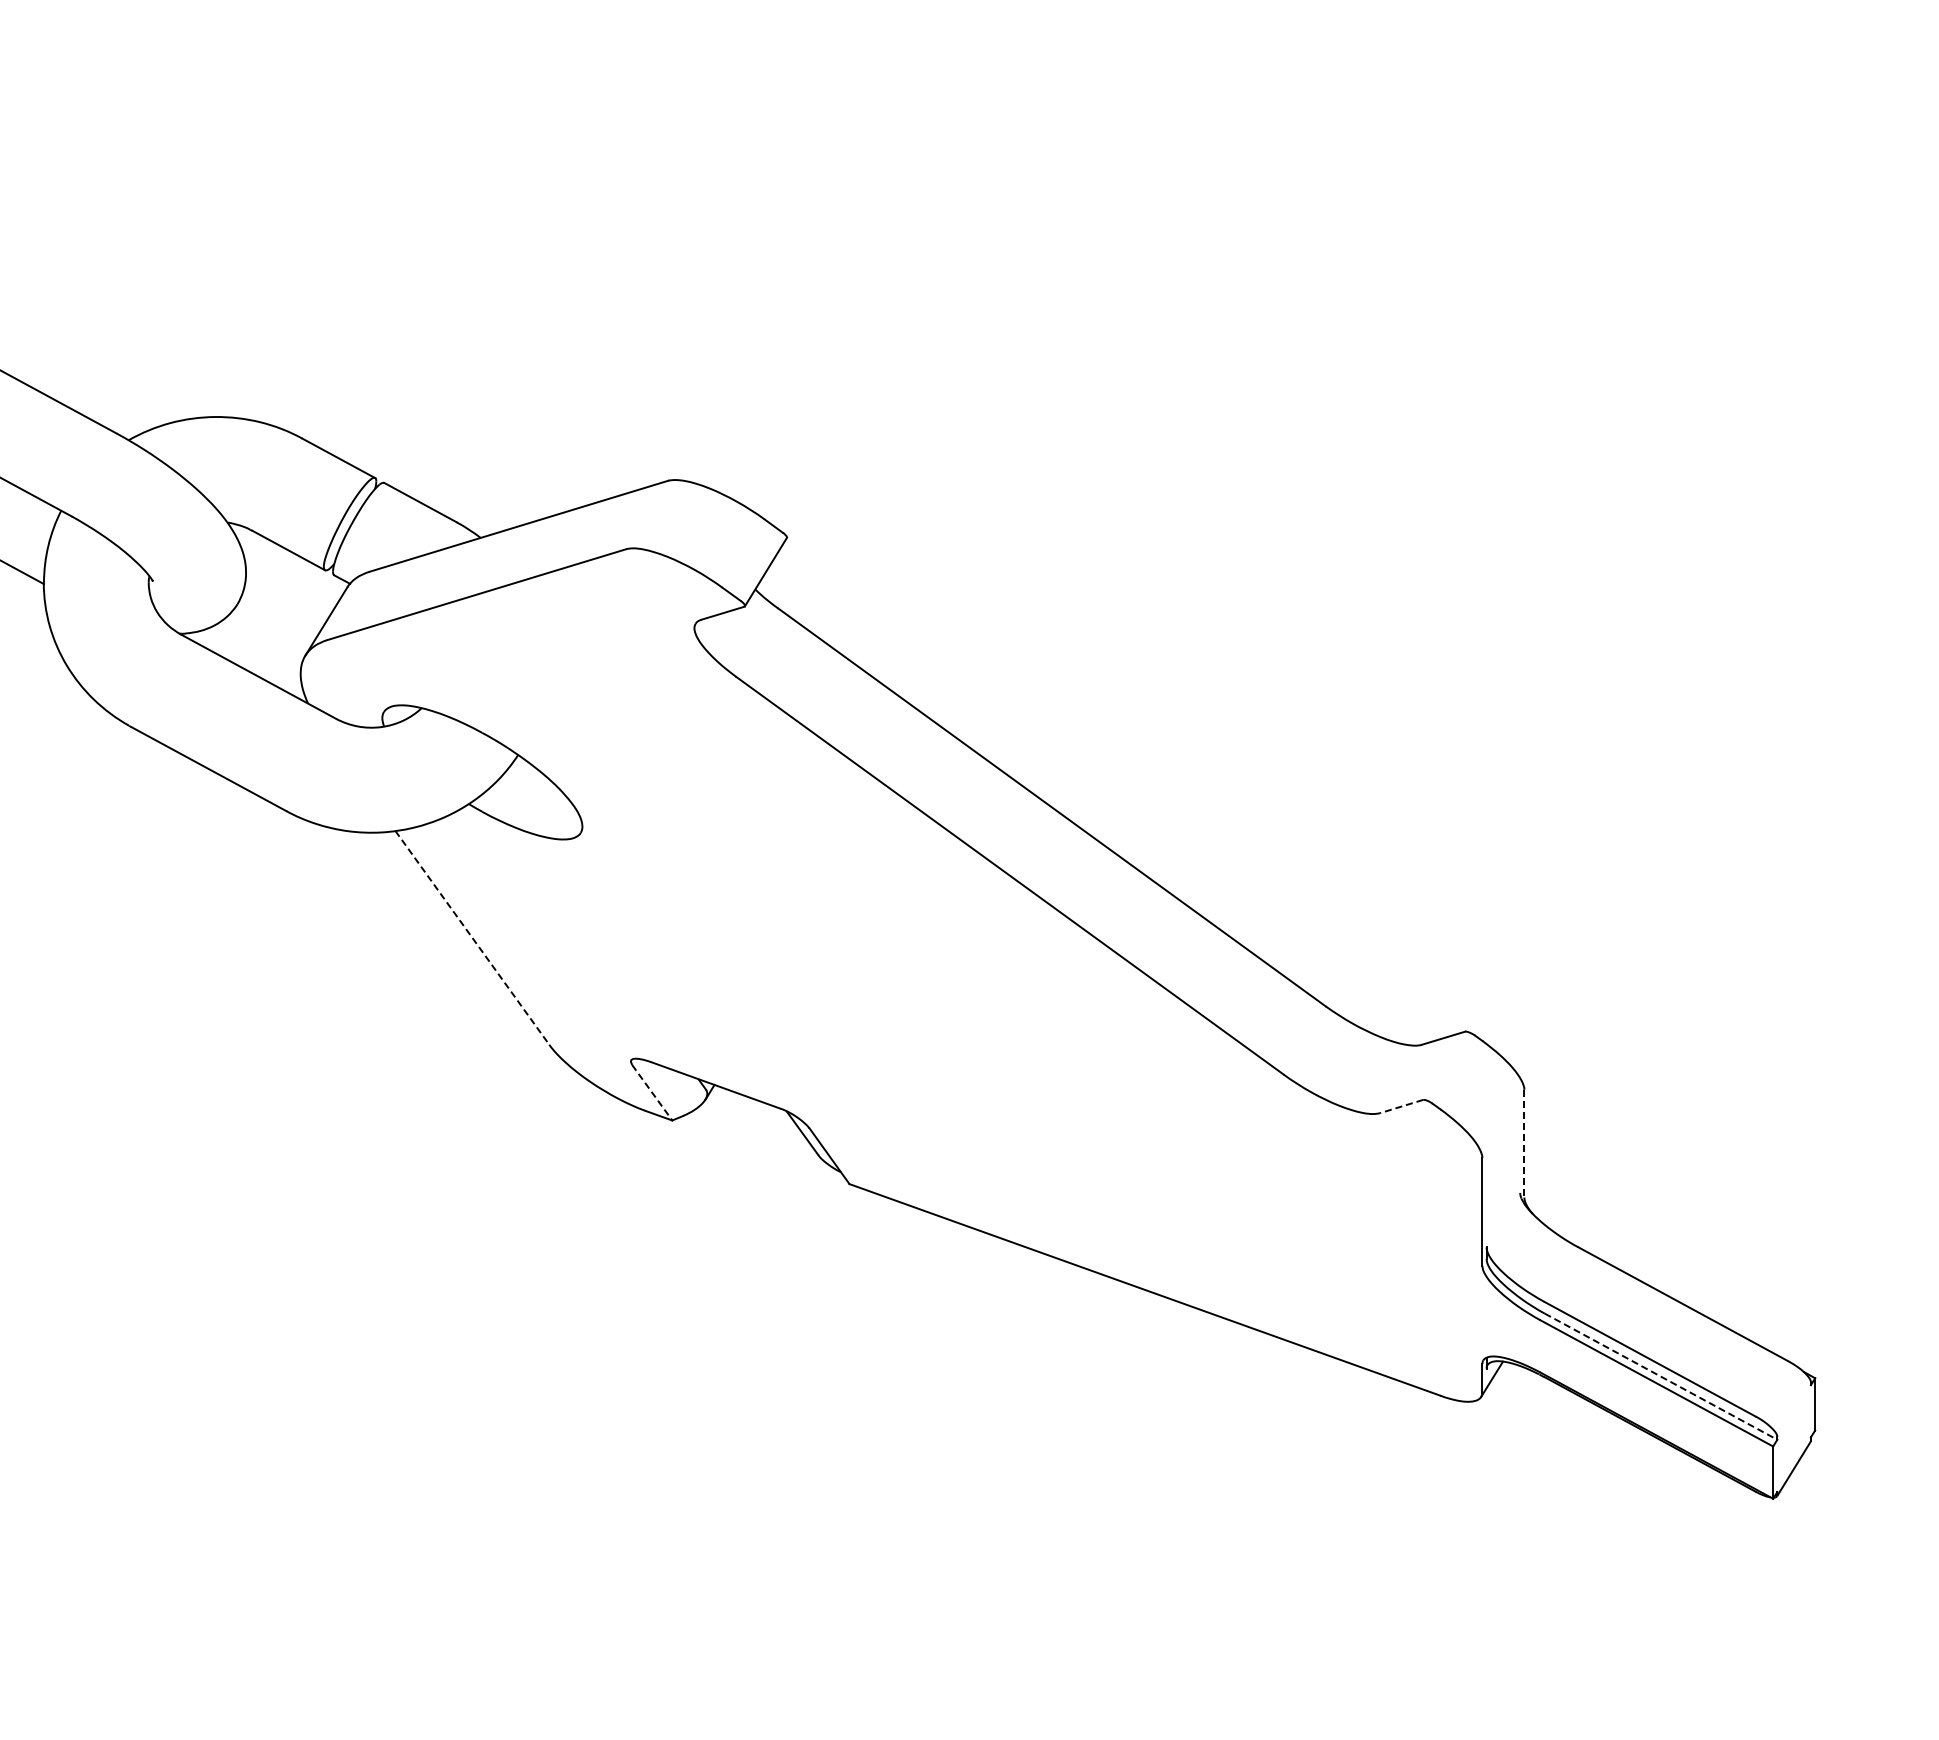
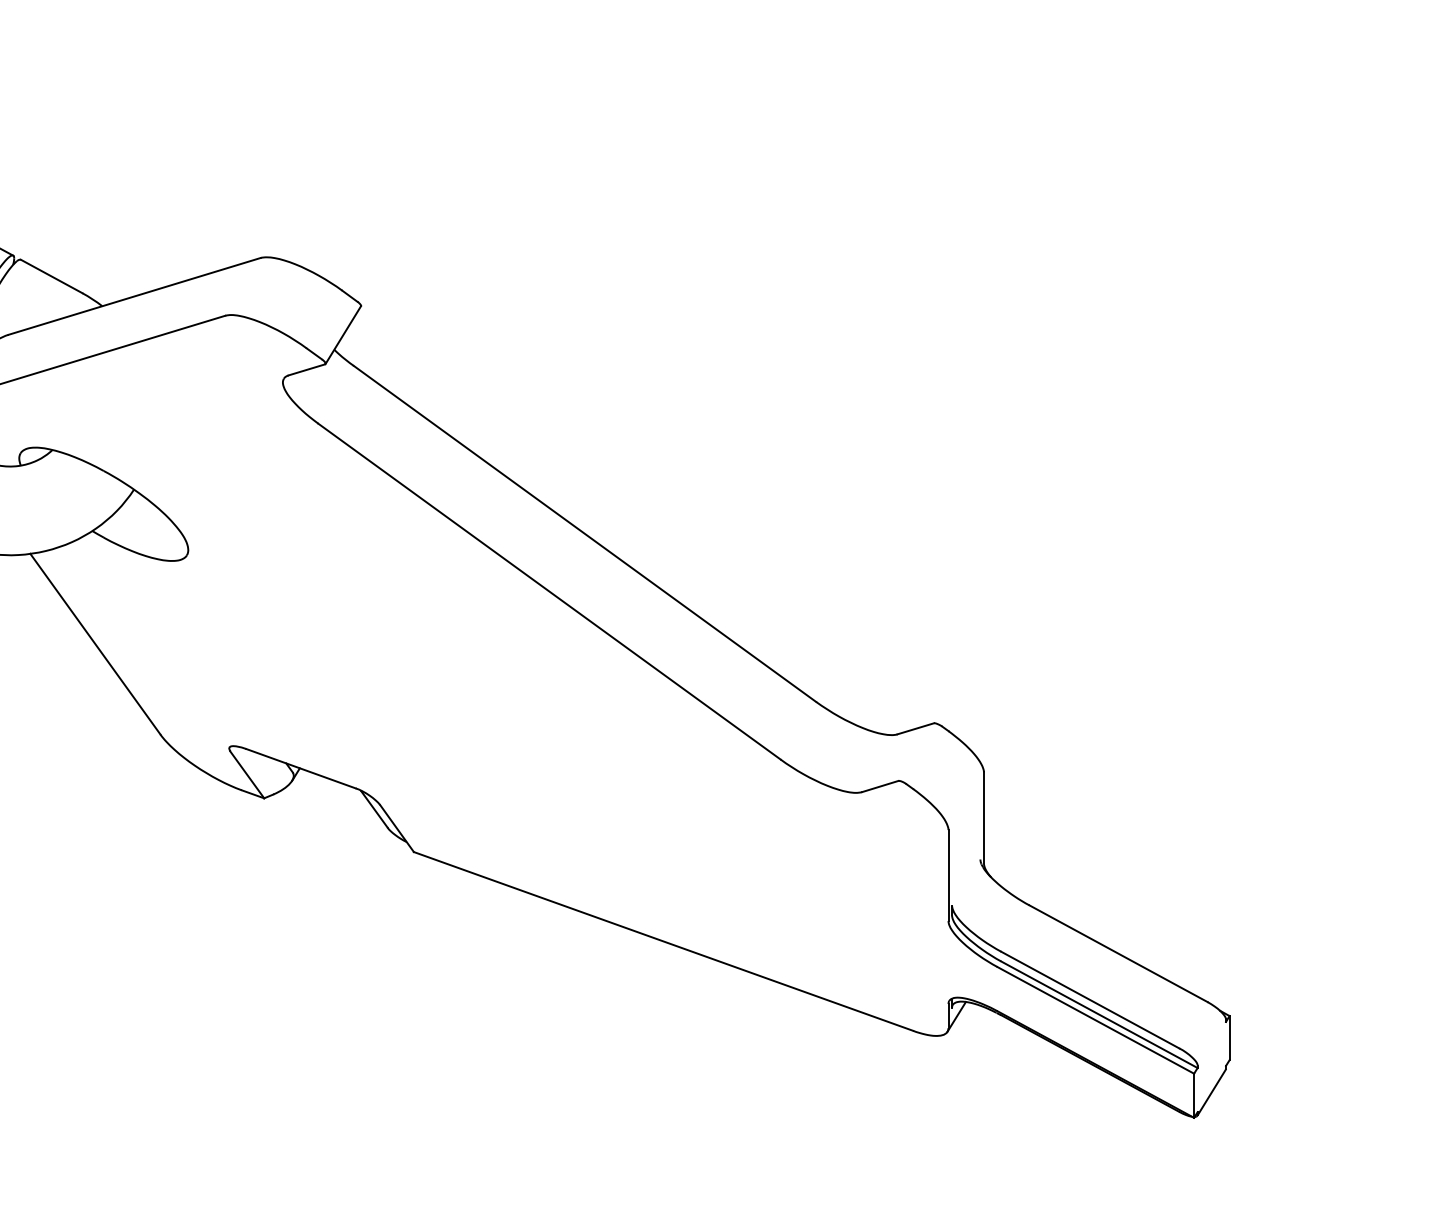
line: (472, 937) -> (95, 643), dashed -> solid
line: (652, 1093) -> (247, 775), dashed -> solid
line: (1401, 1106) -> (880, 786), dashed -> solid
line: (1524, 1143) -> (984, 817), dashed -> solid
line: (1661, 1376) -> (1099, 1014), dashed -> solid

